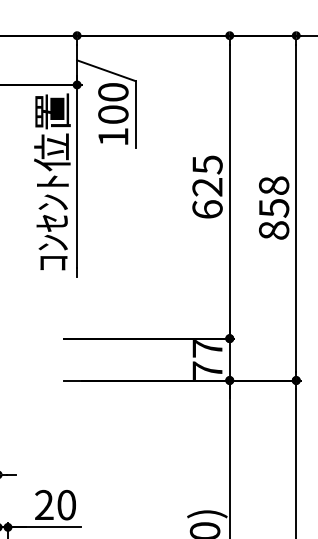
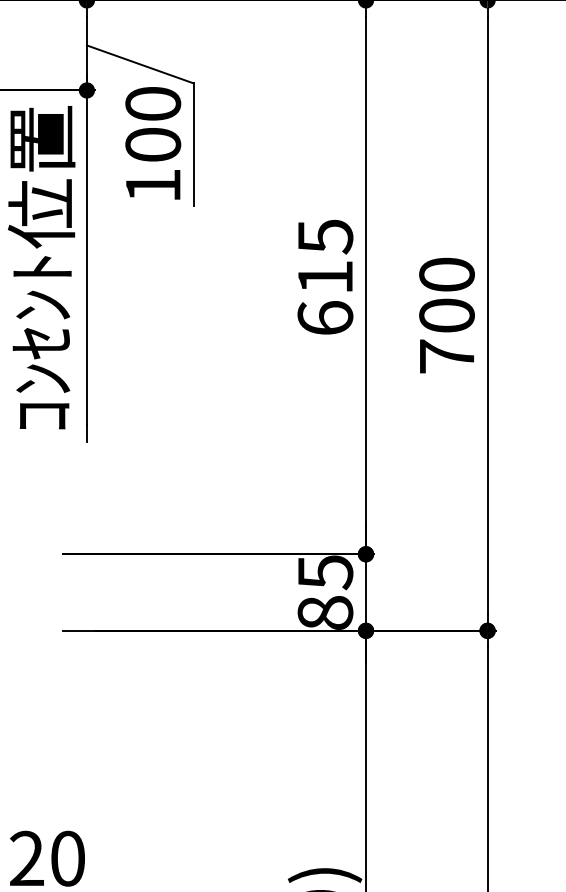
text: (207, 187) -> (325, 277), 625 -> 615
text: (273, 207) -> (445, 314), 858 -> 700
text: (207, 359) -> (325, 592), 77 -> 85

